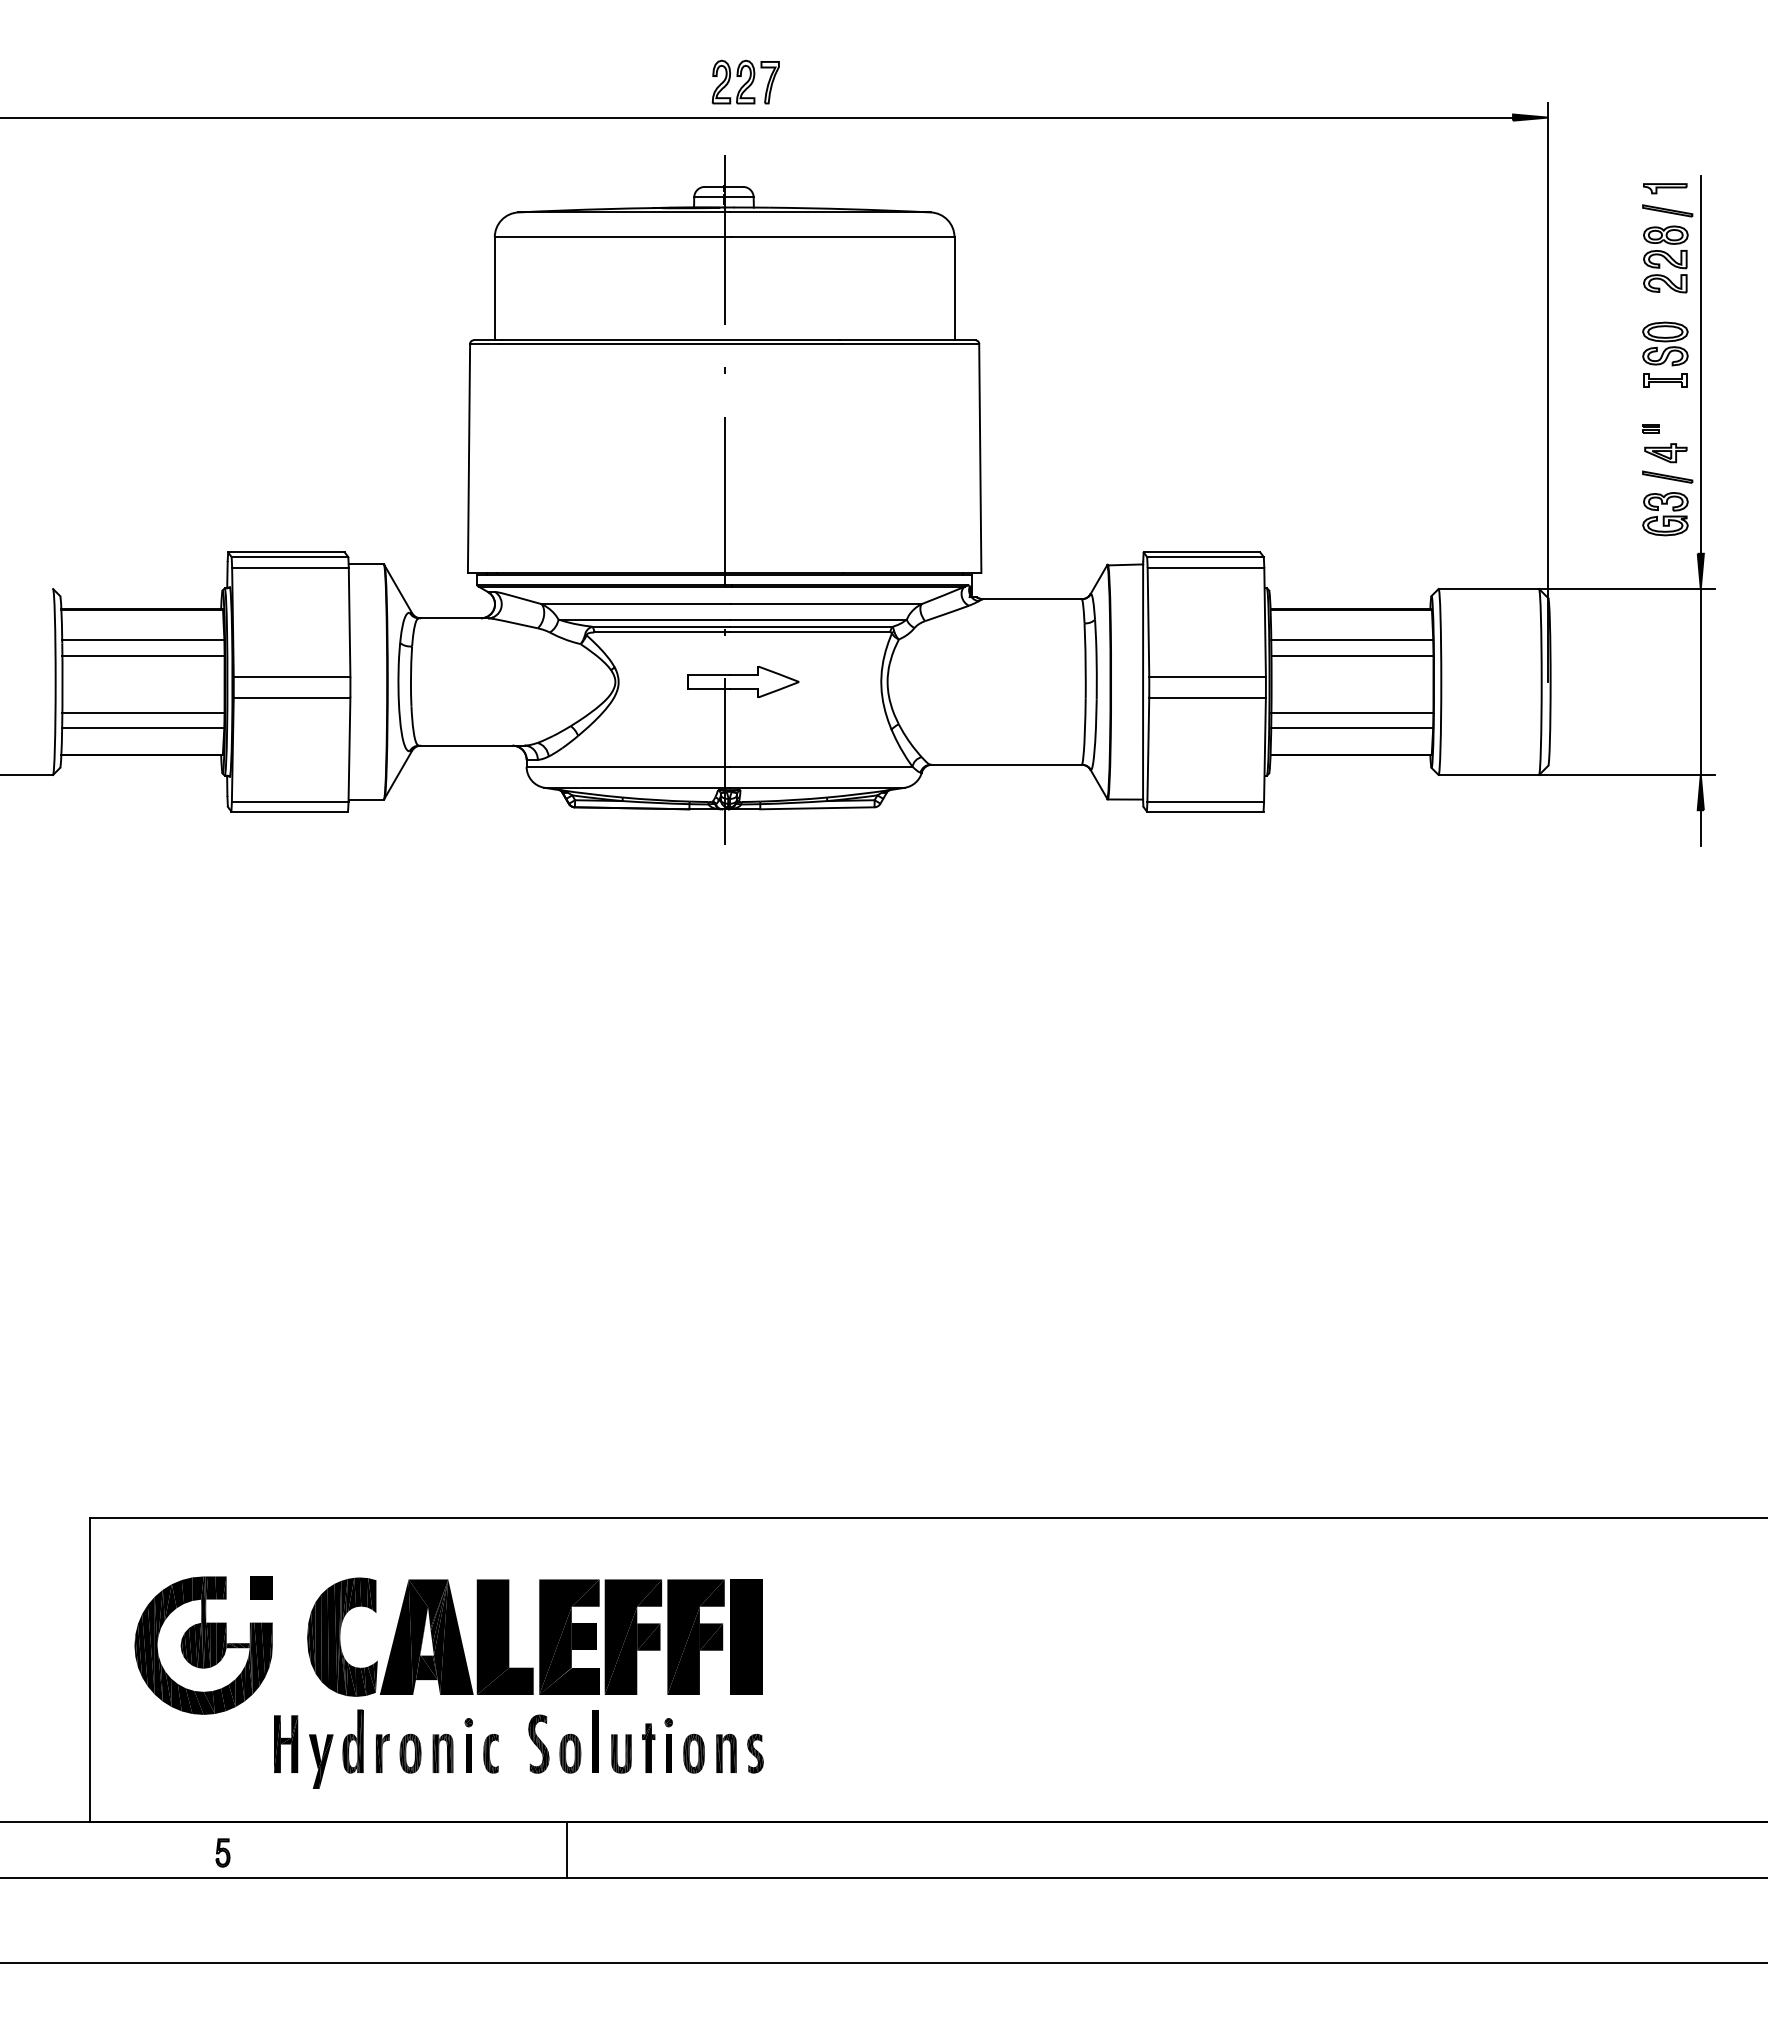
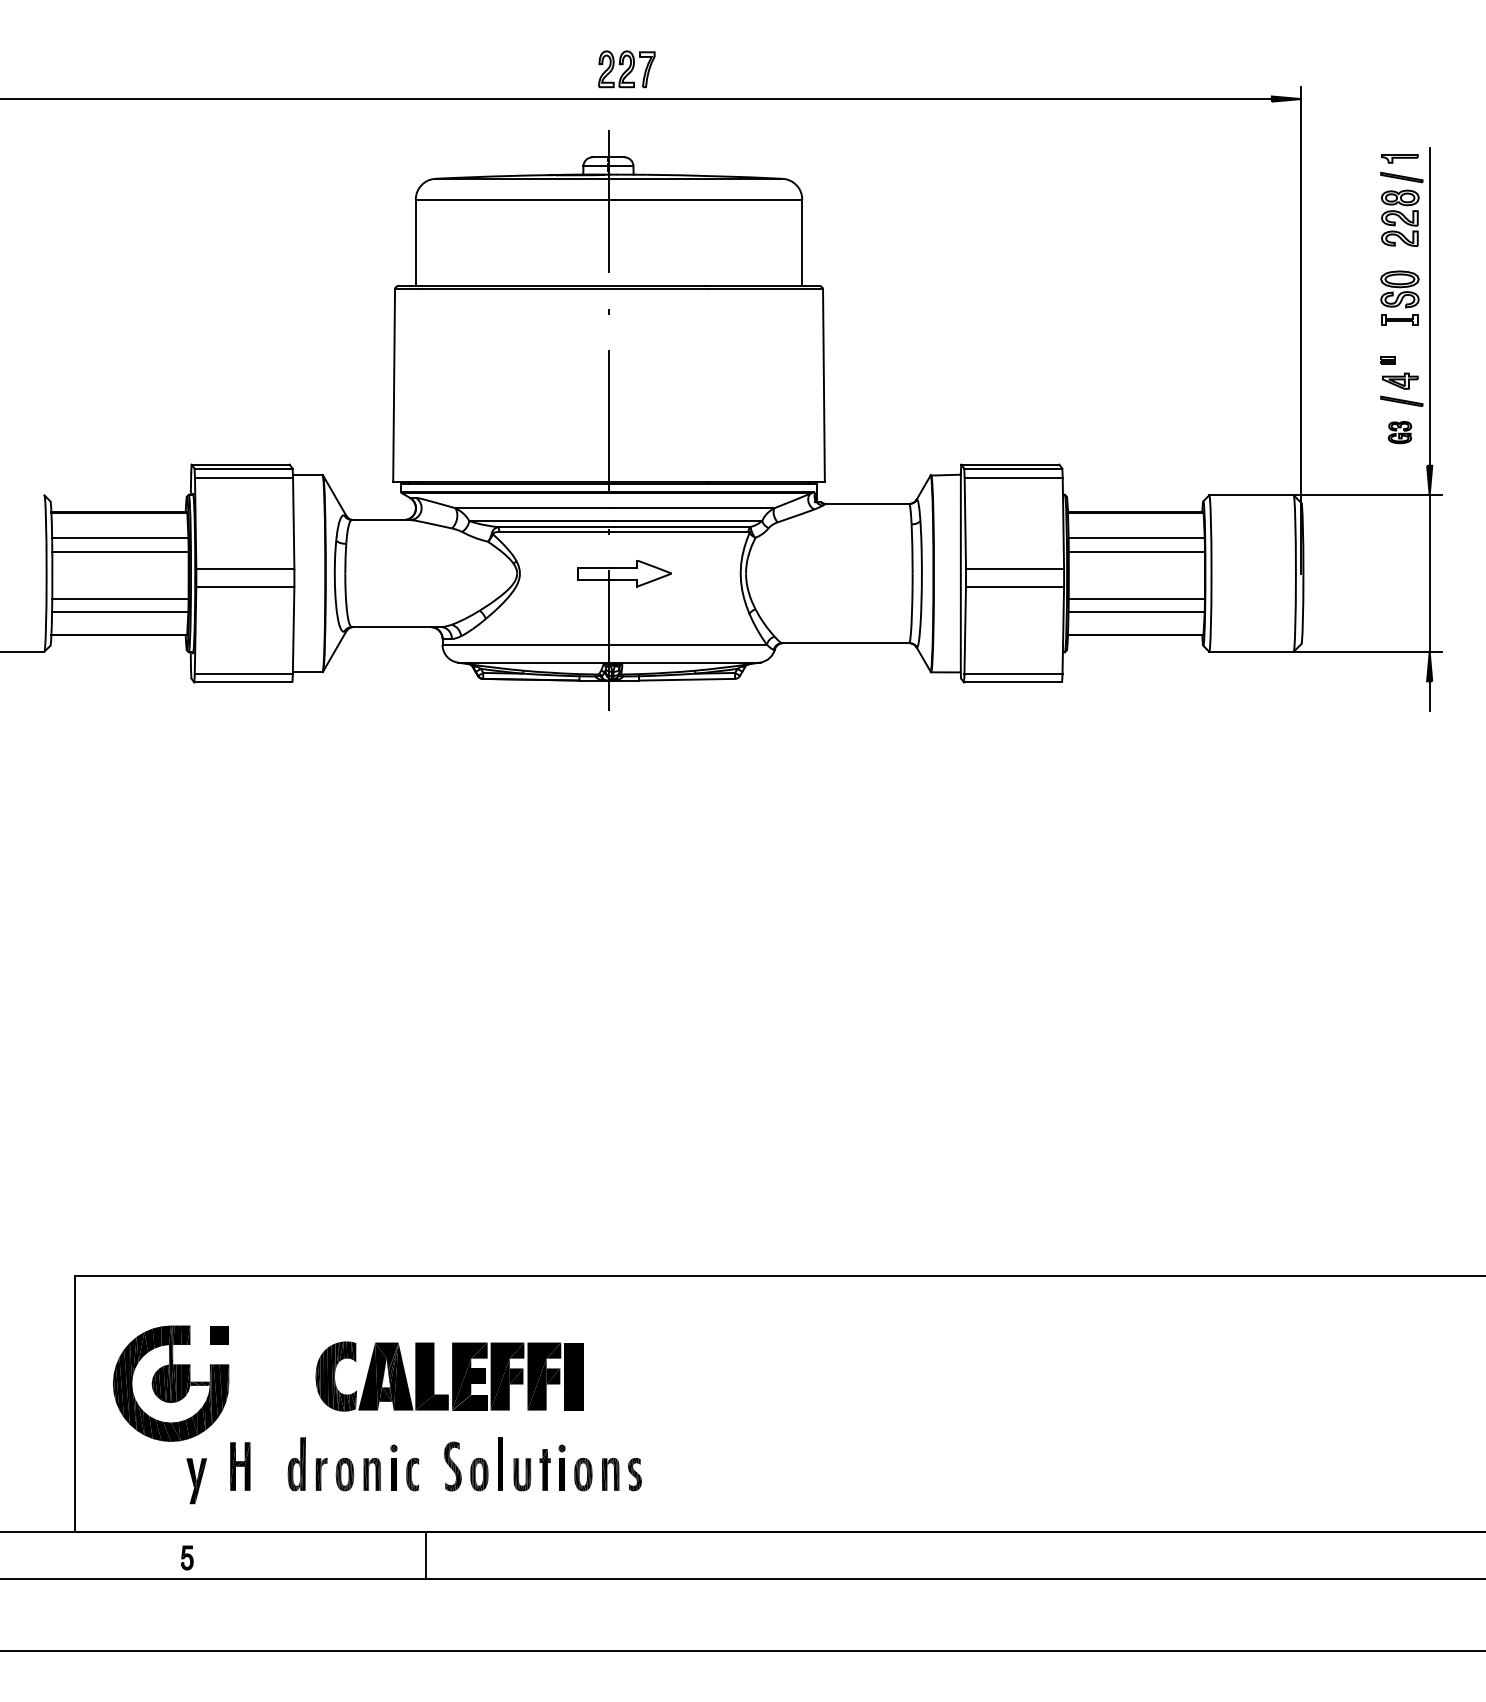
part: (1665, 514) -> (1400, 432), size x0.6
part: (534, 1636) -> (449, 1376), size x0.7
part: (321, 1761) -> (196, 1481), moved
line: (567, 1849) -> (425, 1555), moved

